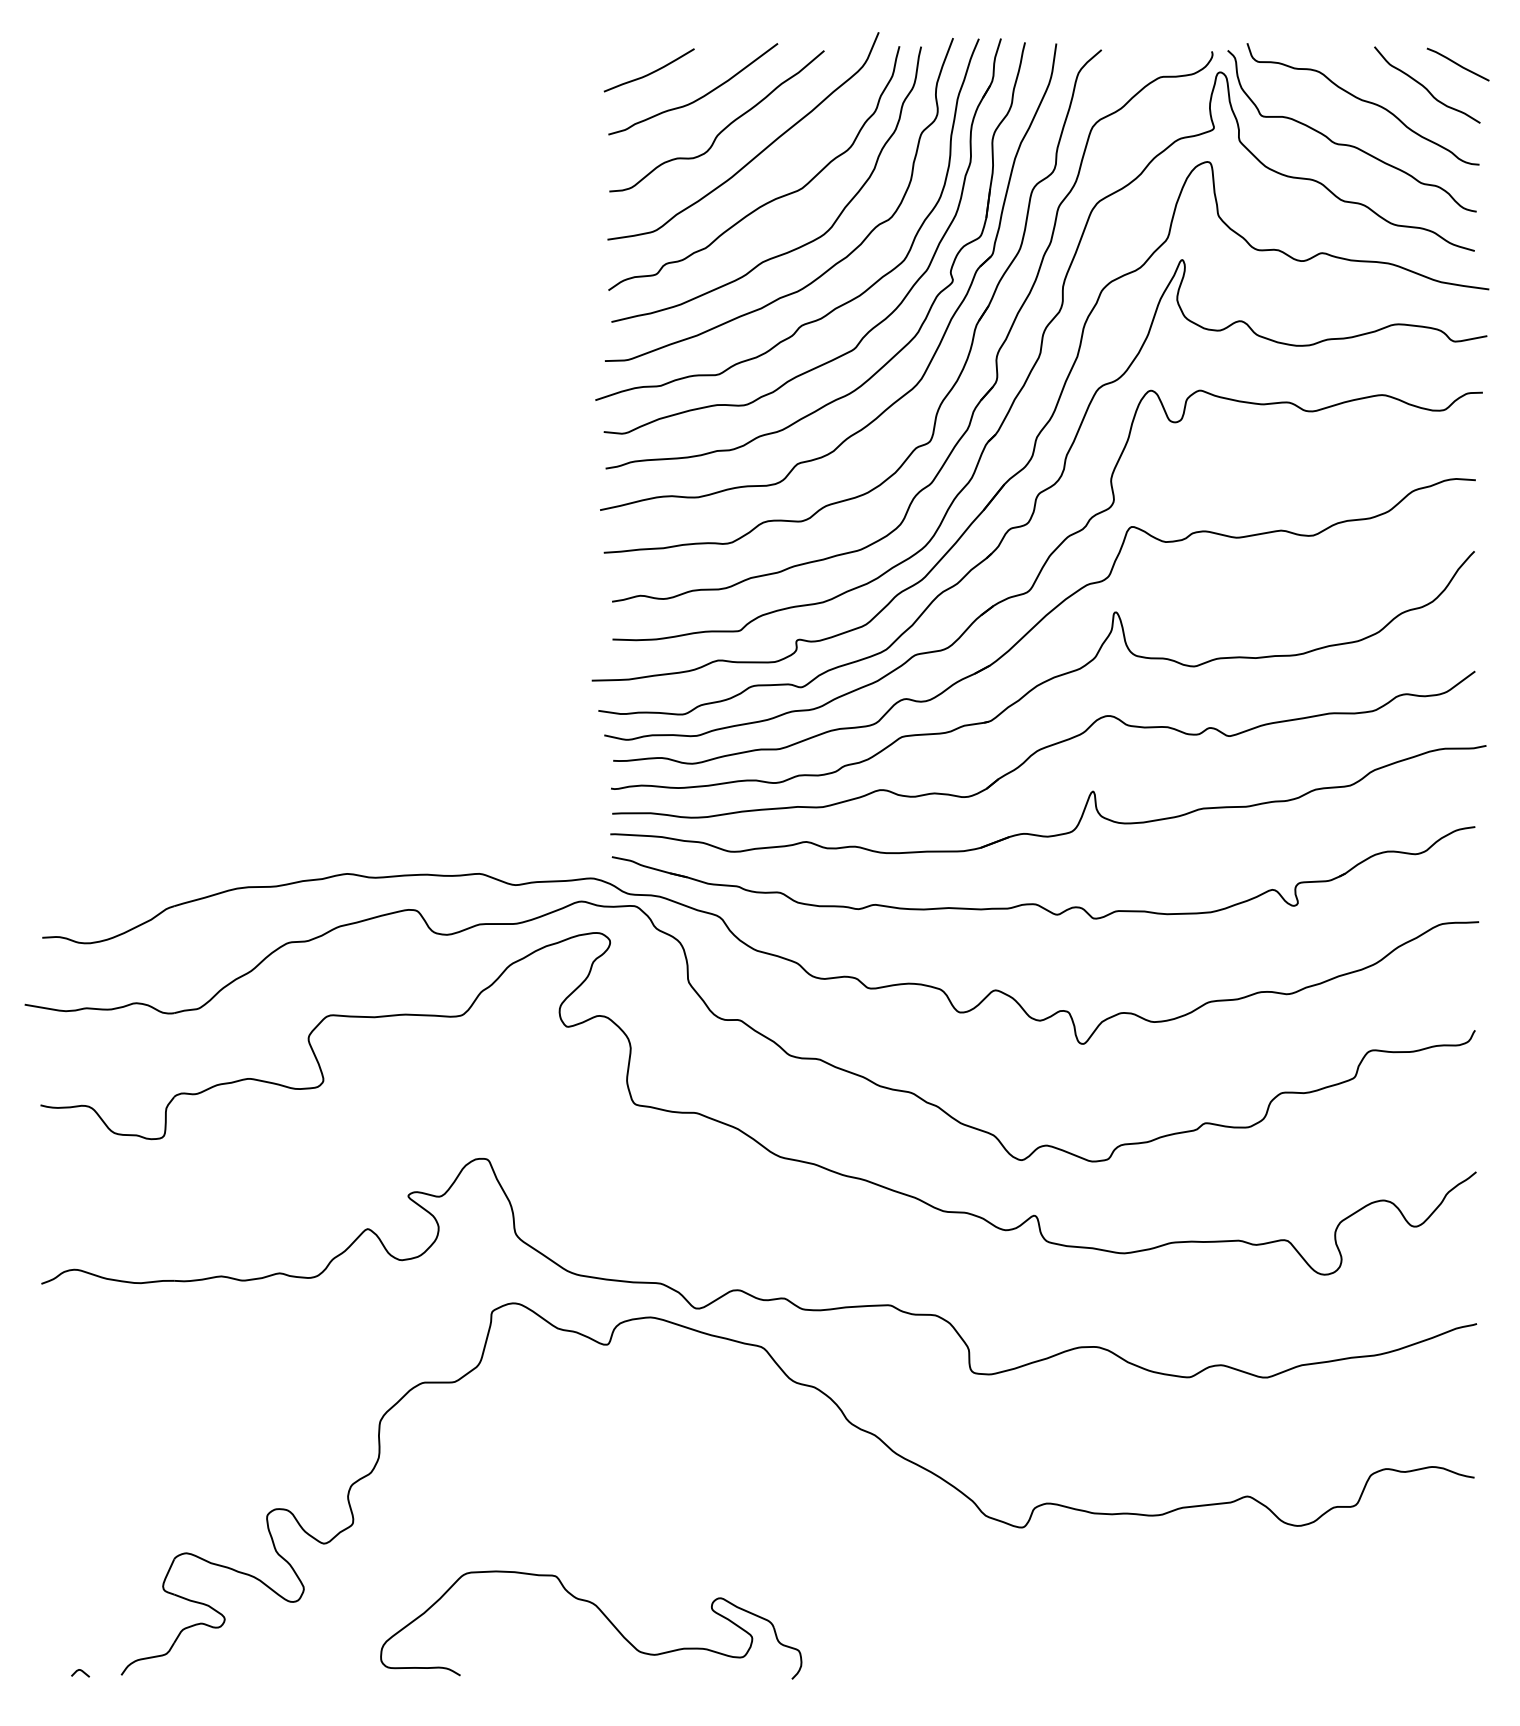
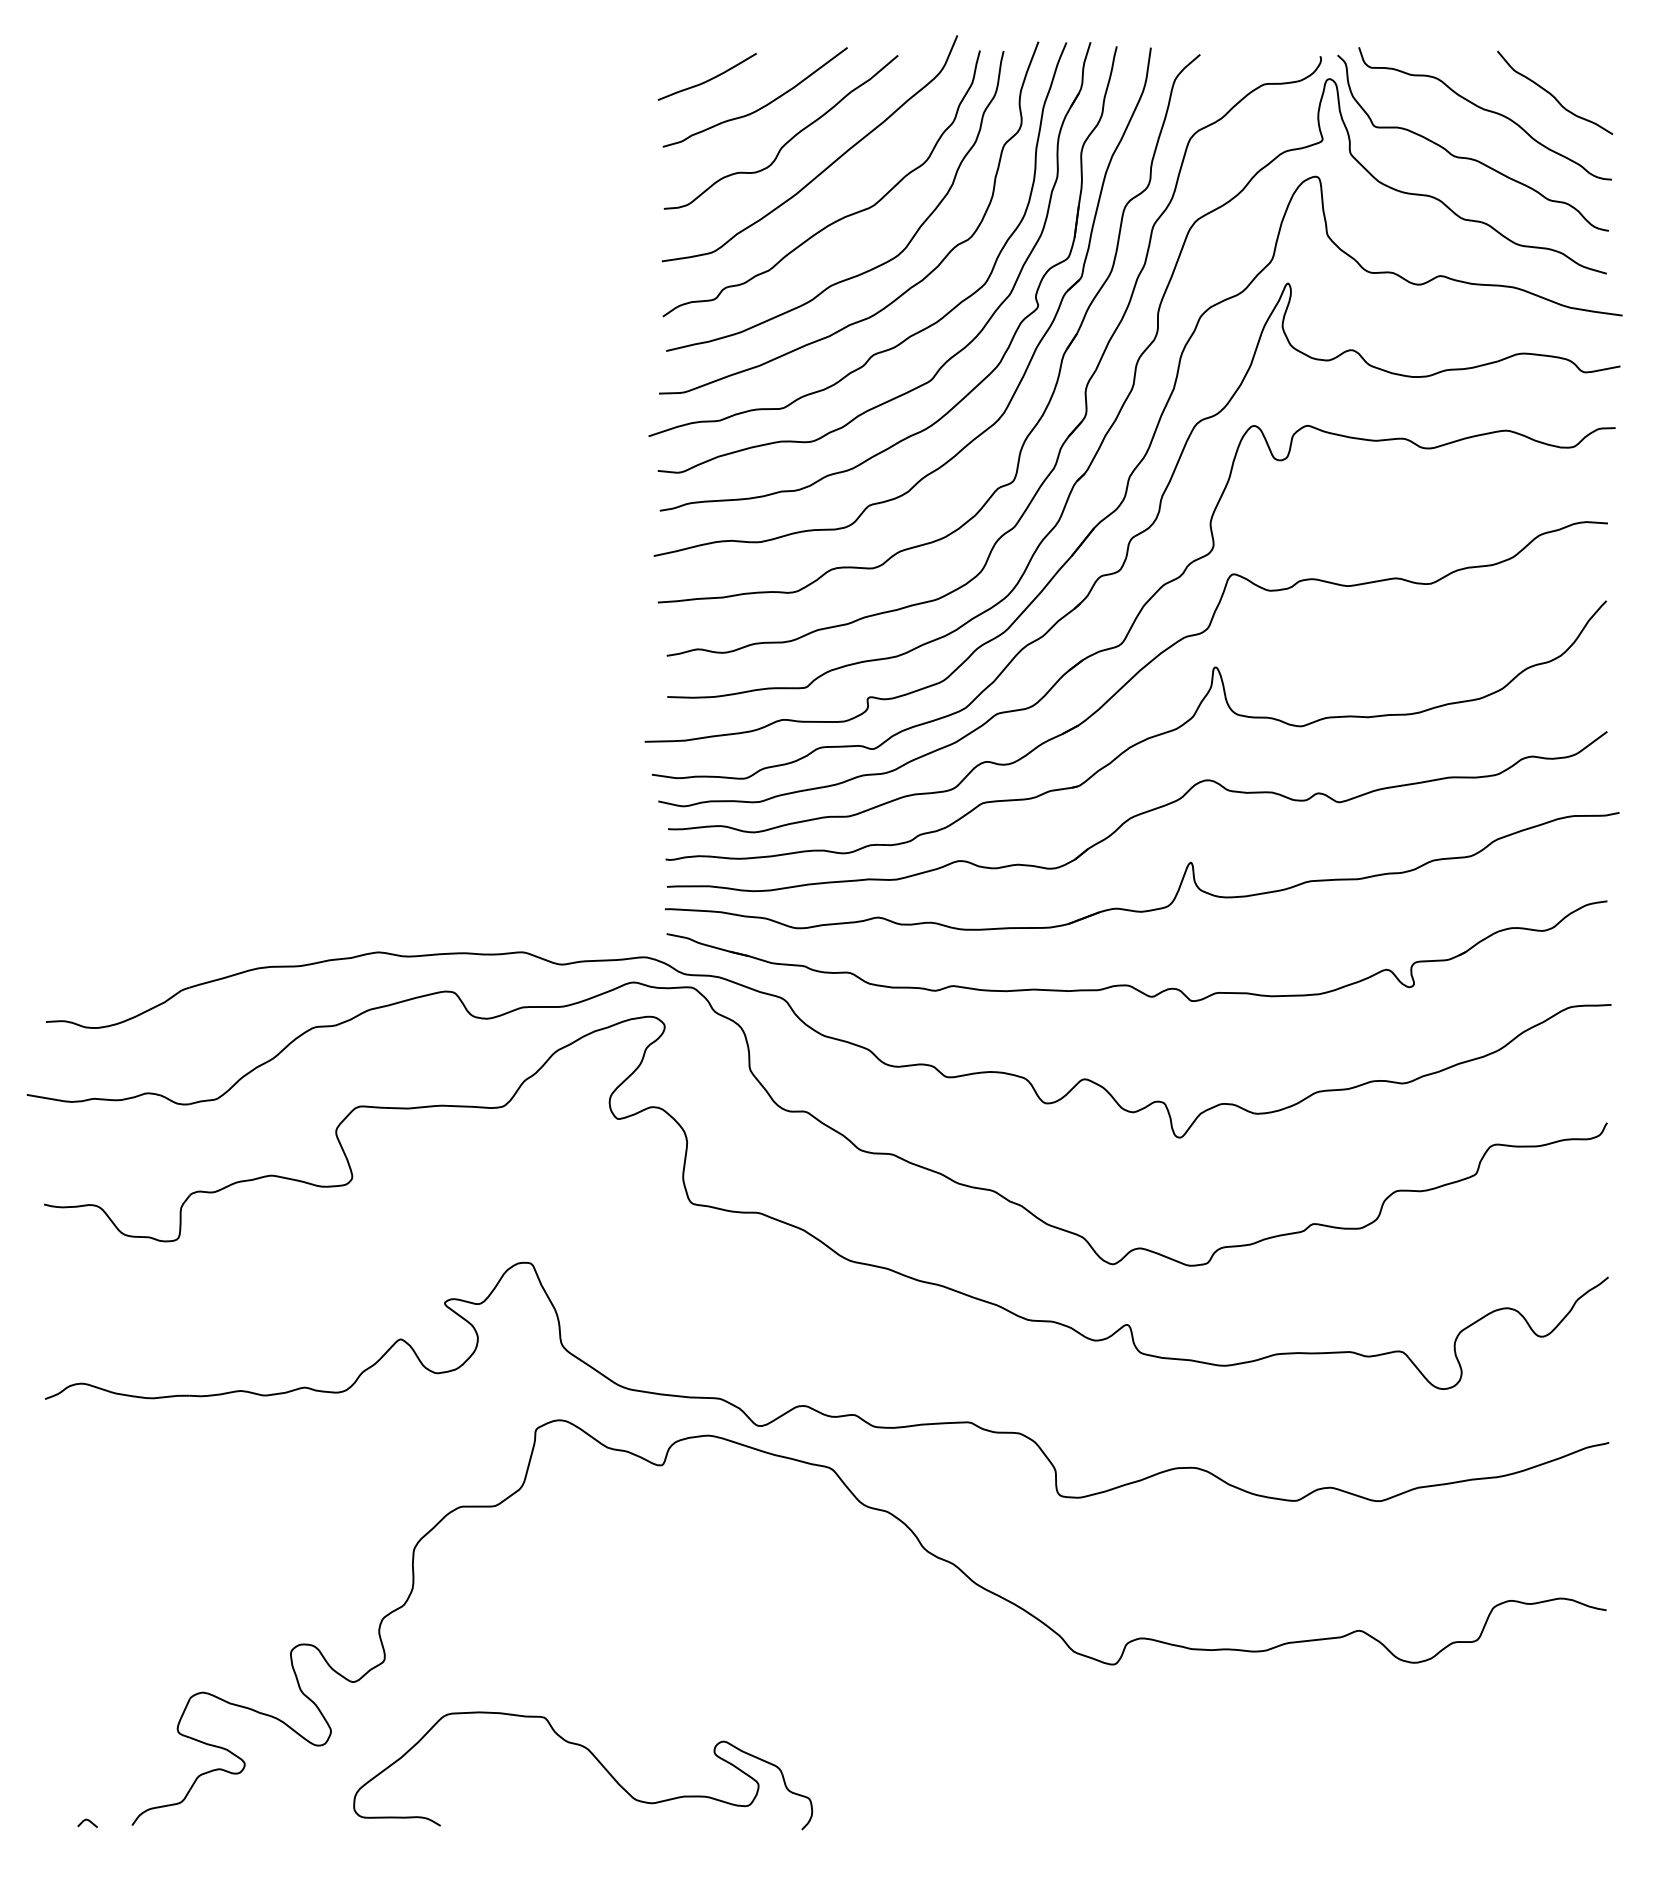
line: (1457, 64) -> (1588, 70), removed
part: (603, 1615) -> (596, 1760), moved

